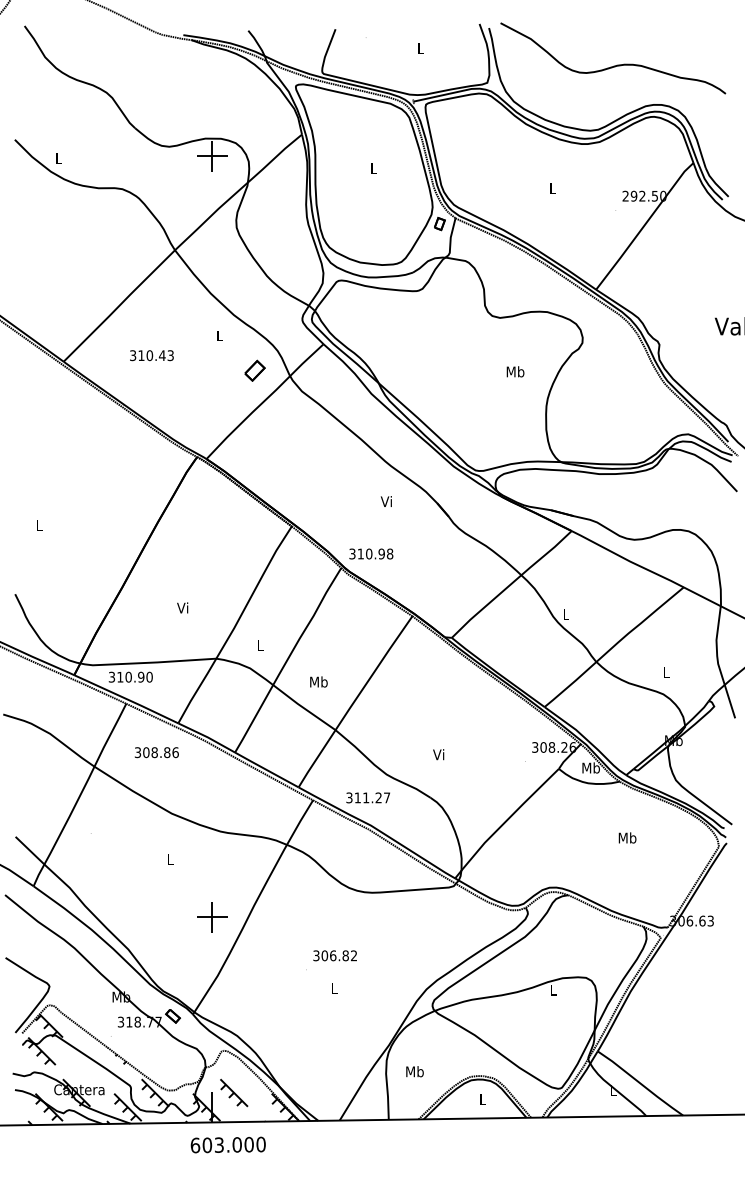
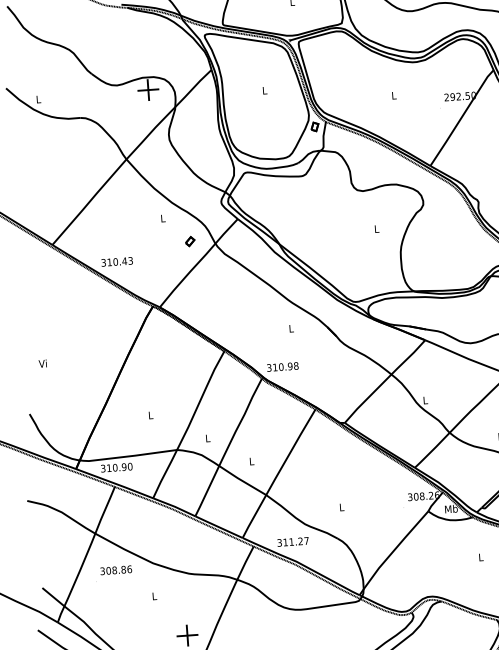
text: (151, 355) -> (116, 261), moved
part: (255, 370) -> (190, 241), size x0.62
text: (515, 371) -> (376, 228), Mb -> L
text: (385, 501) -> (290, 328), Vi -> L
text: (38, 525) -> (42, 363), L -> Vi
text: (182, 607) -> (150, 415), Vi -> L
text: (318, 681) -> (251, 461), Mb -> L
text: (156, 752) -> (115, 570), moved
text: (438, 754) -> (341, 507), Vi -> L
text: (627, 837) -> (480, 557), Mb -> L

